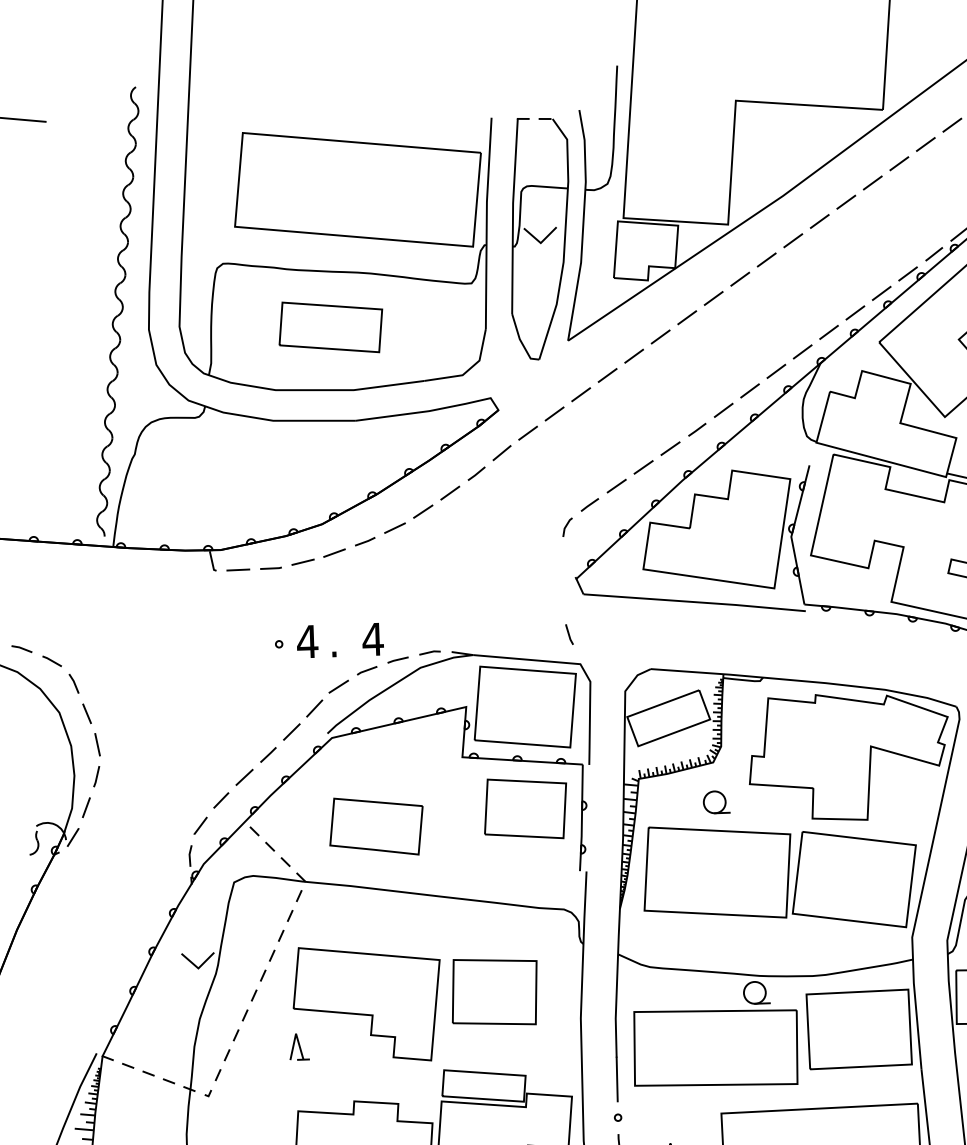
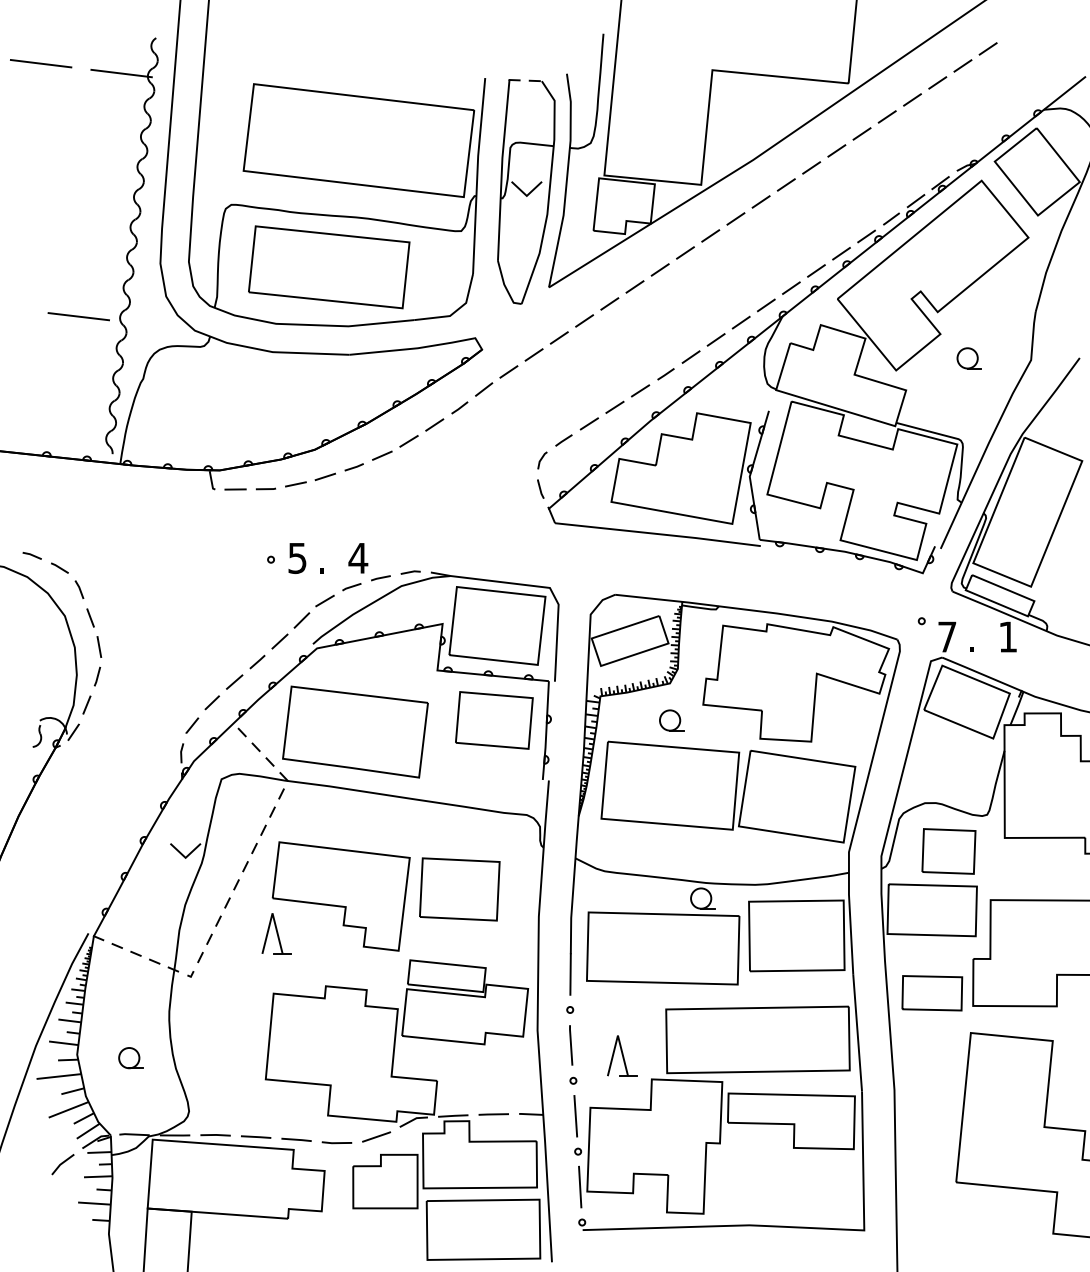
line: (99, 126) -> (121, 73), added
part: (331, 327) -> (329, 267), size x1.67
line: (62, 389) -> (78, 316), added
line: (569, 633) -> (540, 488), moved
text: (307, 641) -> (297, 558), 4 -> 5
part: (376, 826) -> (355, 731), size x1.67
part: (299, 1046) -> (276, 933), size x1.67

